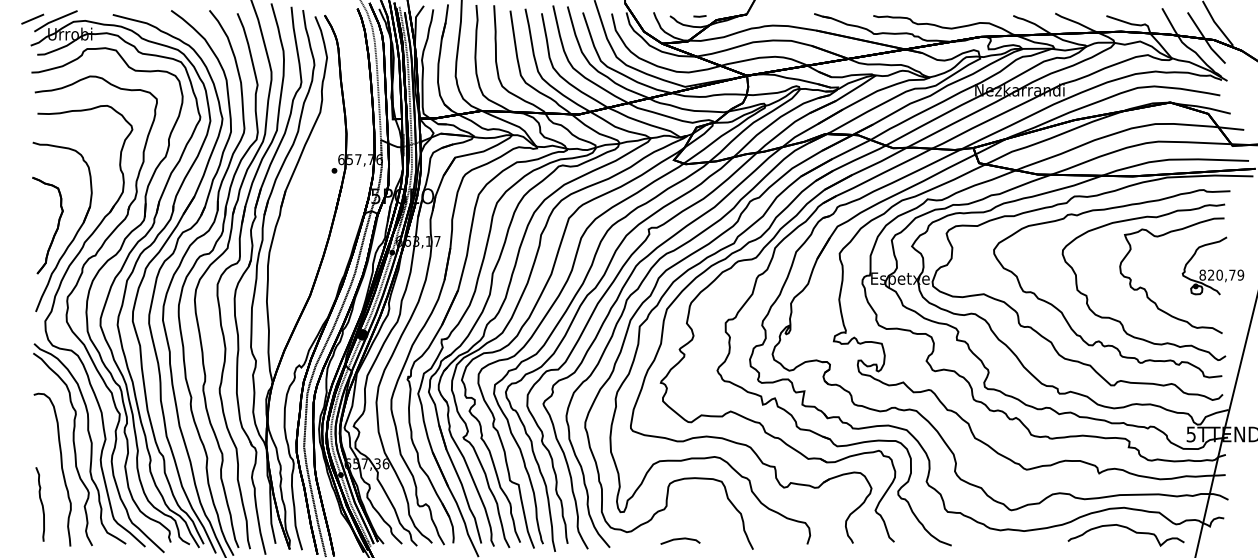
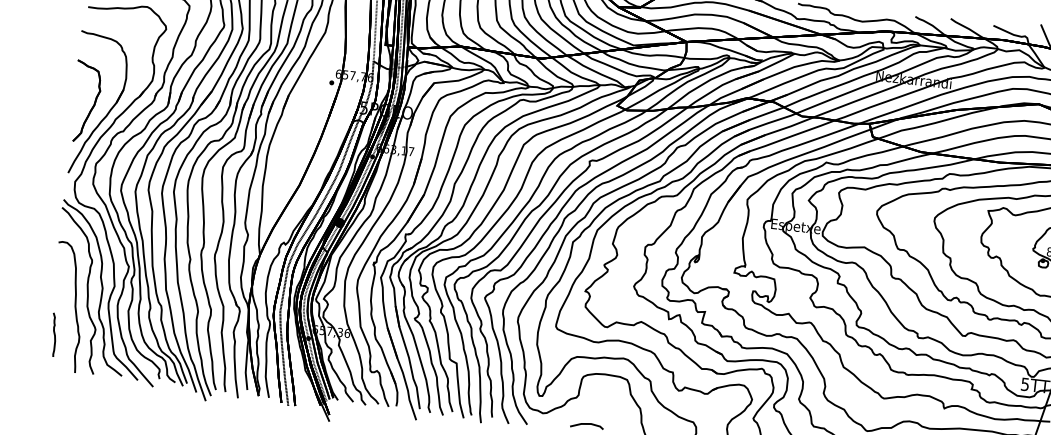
part: (39, 504) -> (53, 334), size x0.7

